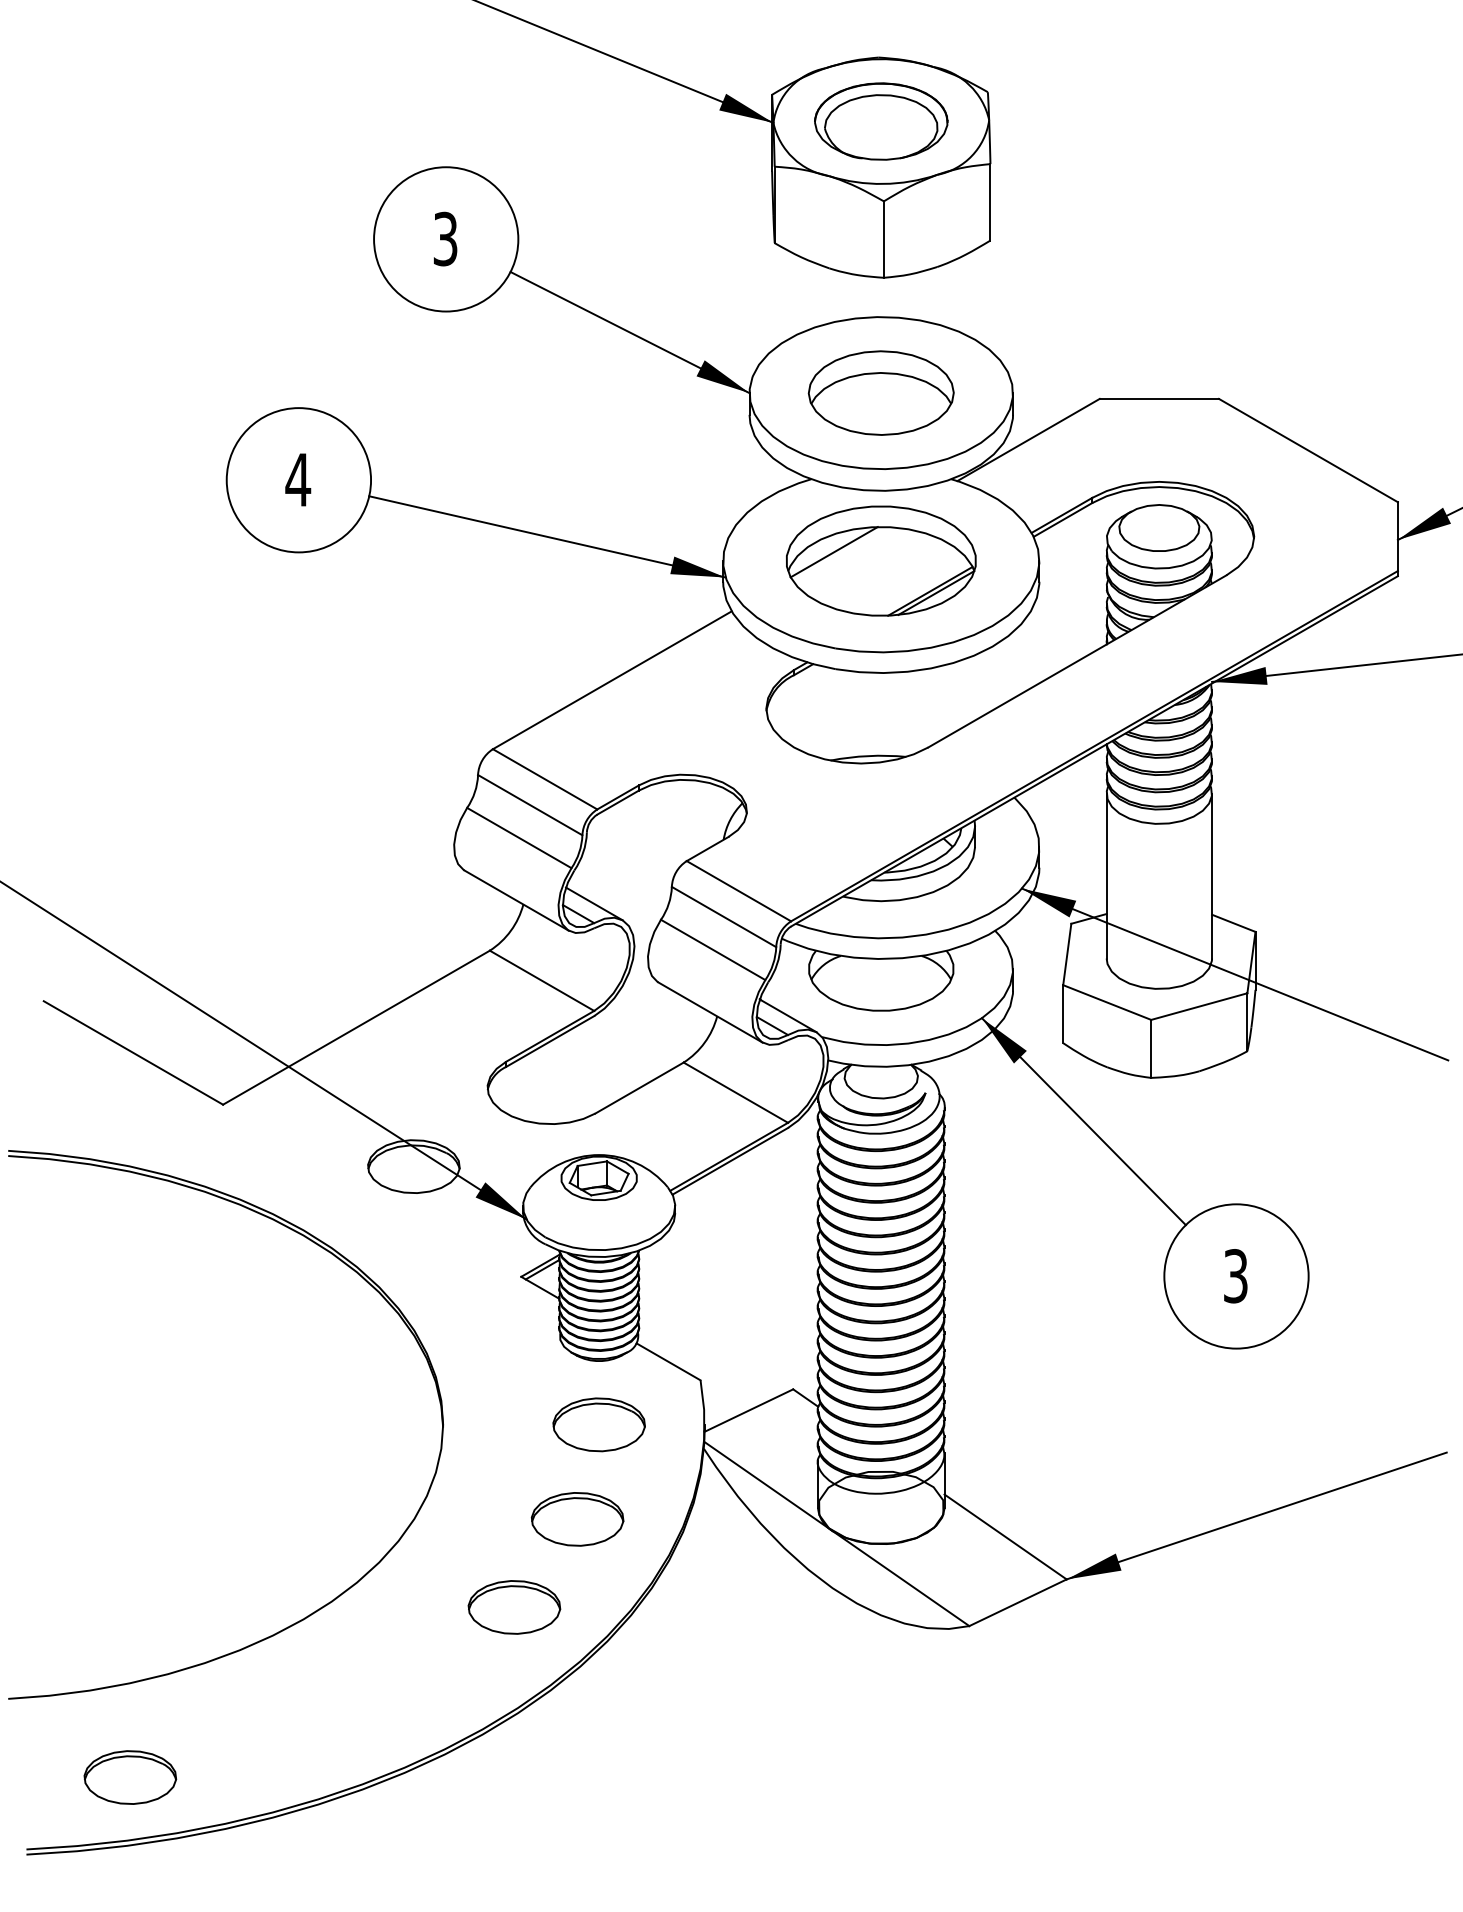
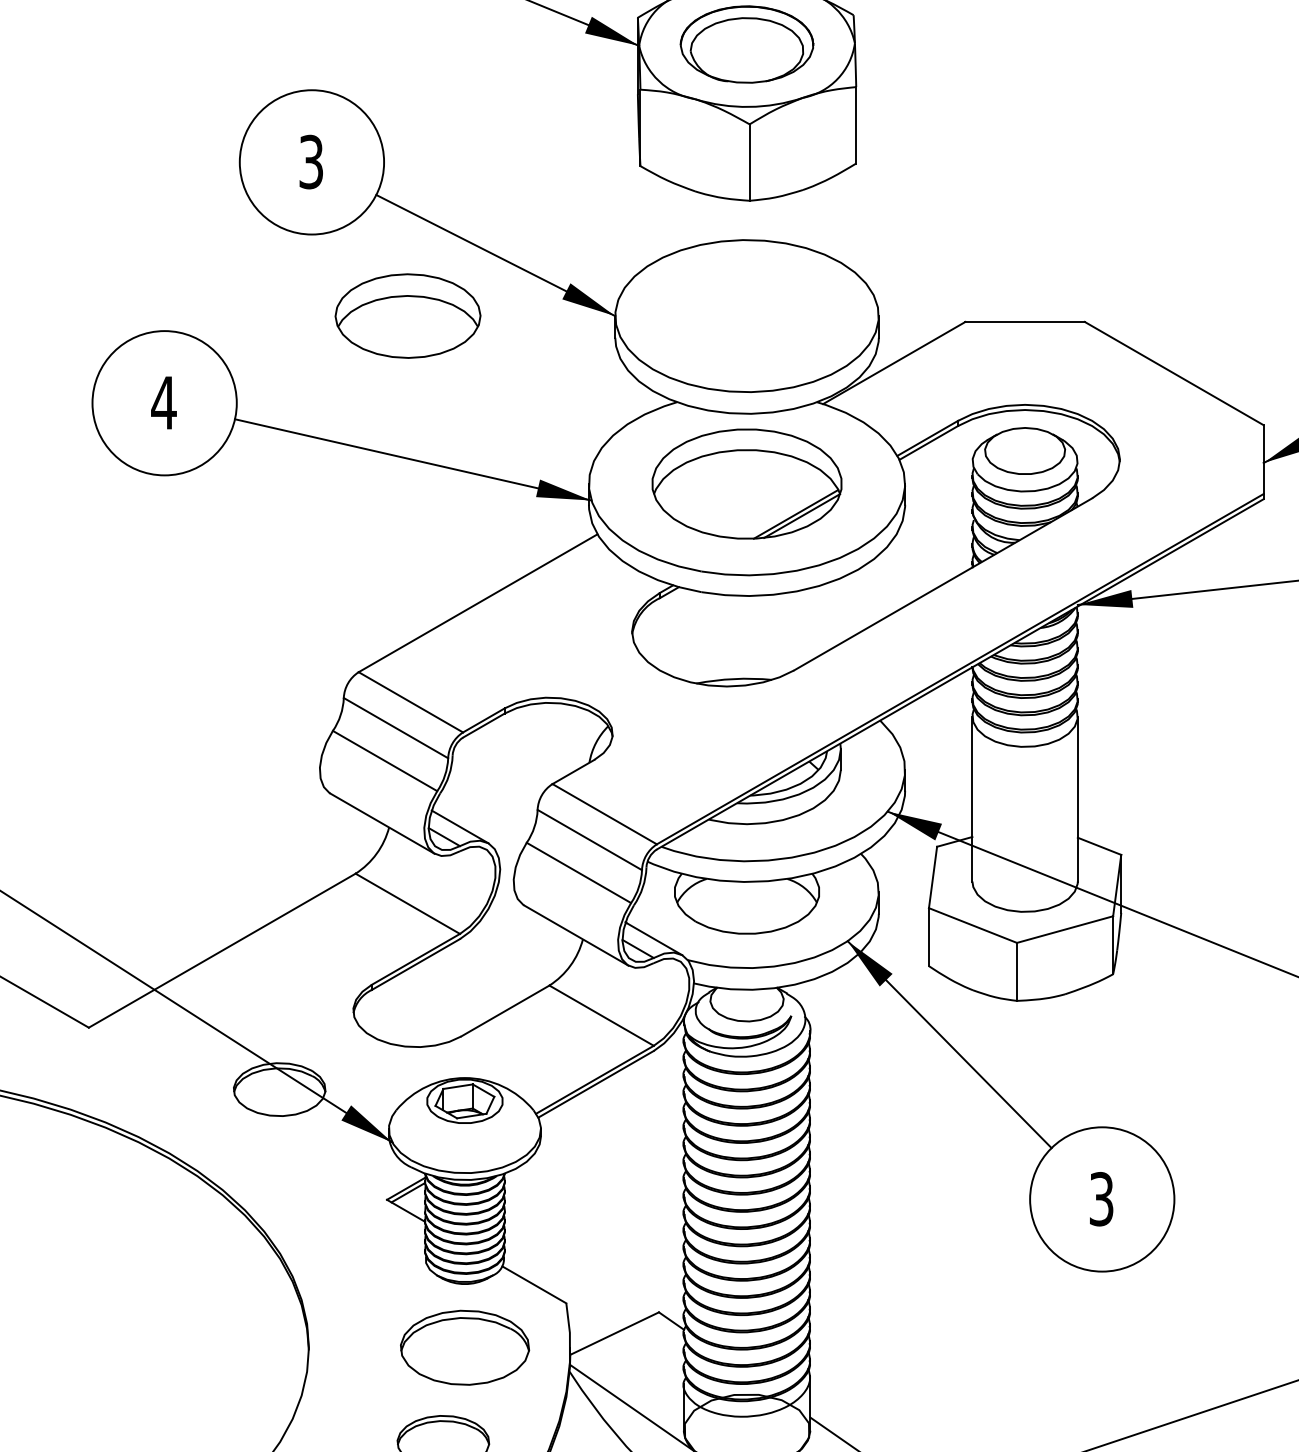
part: (880, 392) -> (407, 315), moved
line: (833, 552) -> (699, 475), removed
part: (598, 1424) -> (464, 1347), size x1.4

